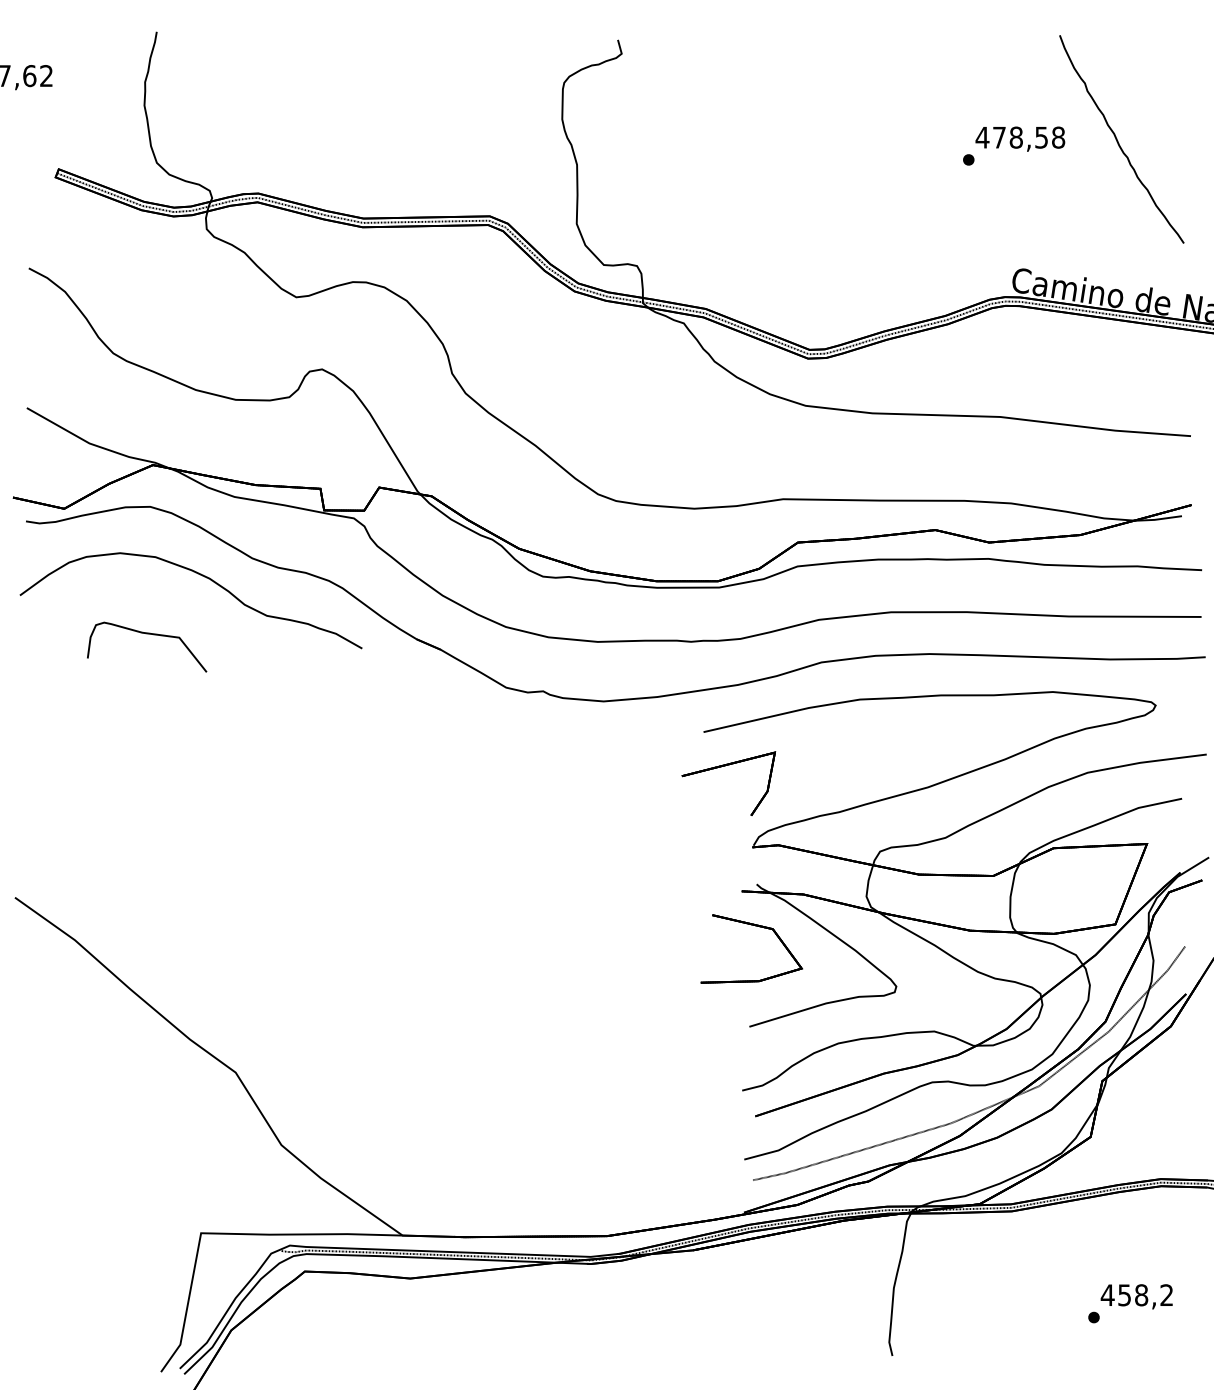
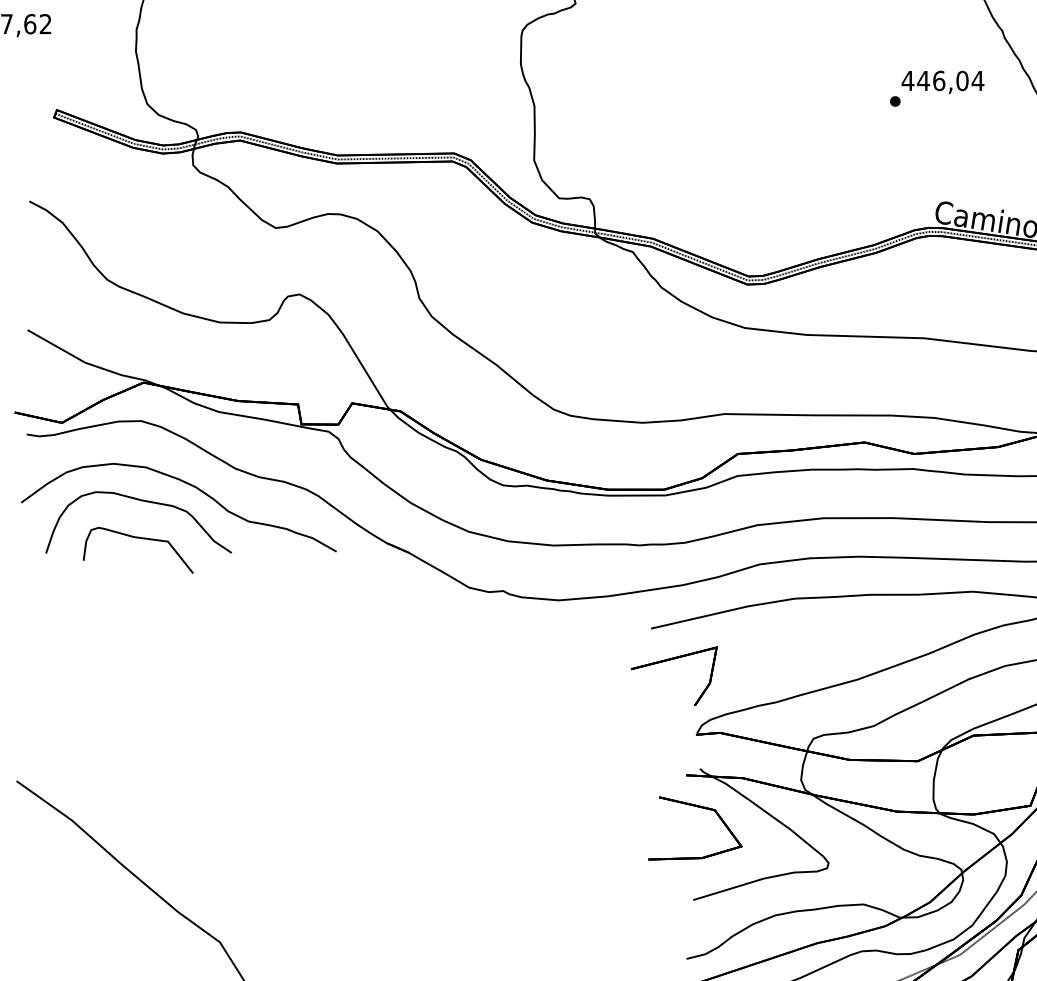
text: (1028, 137) -> (950, 80), 478,58 -> 446,04
curve: (152, 594) -> (143, 501), added

